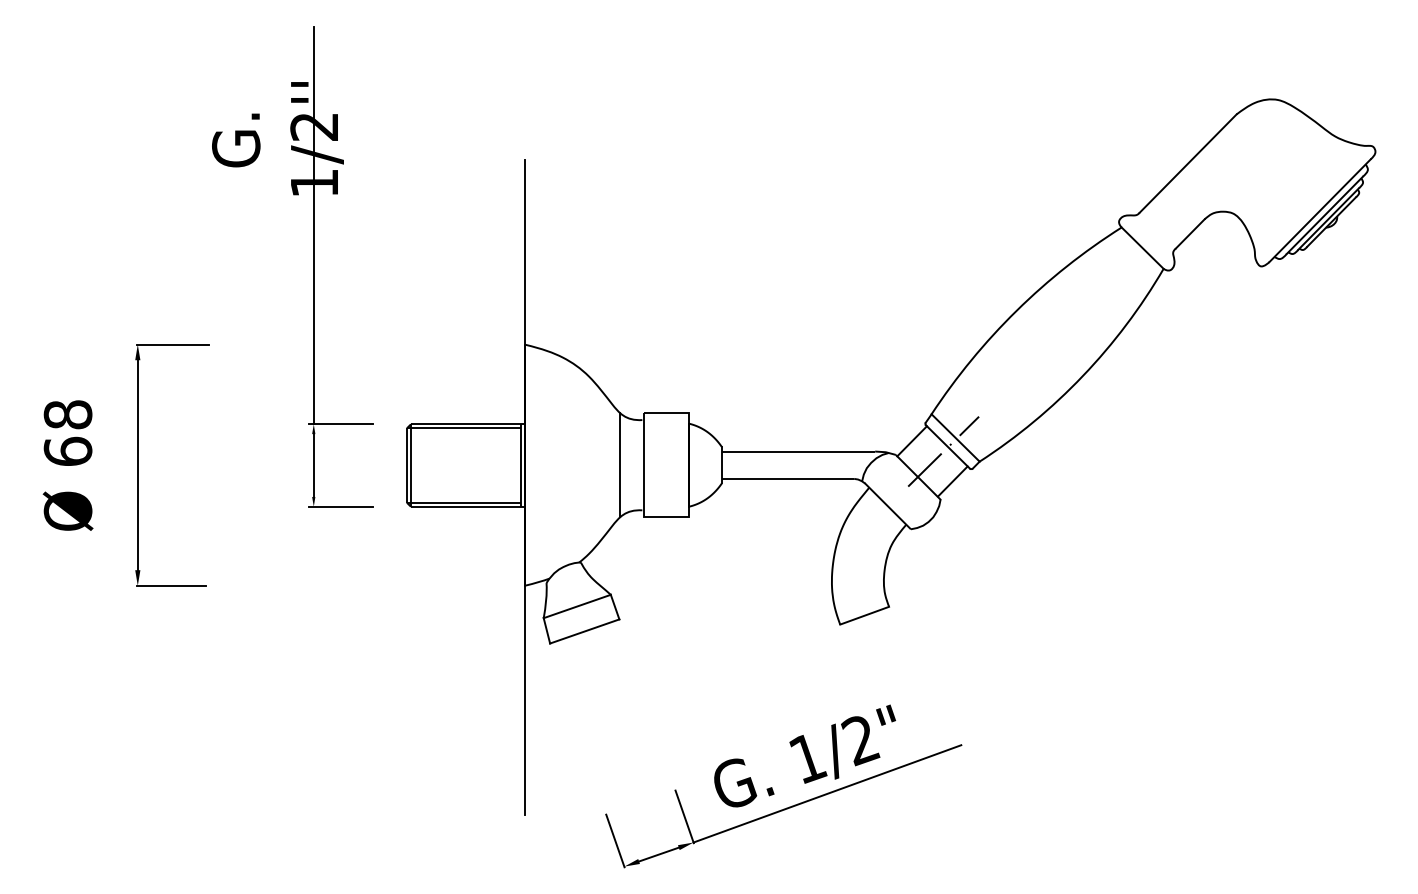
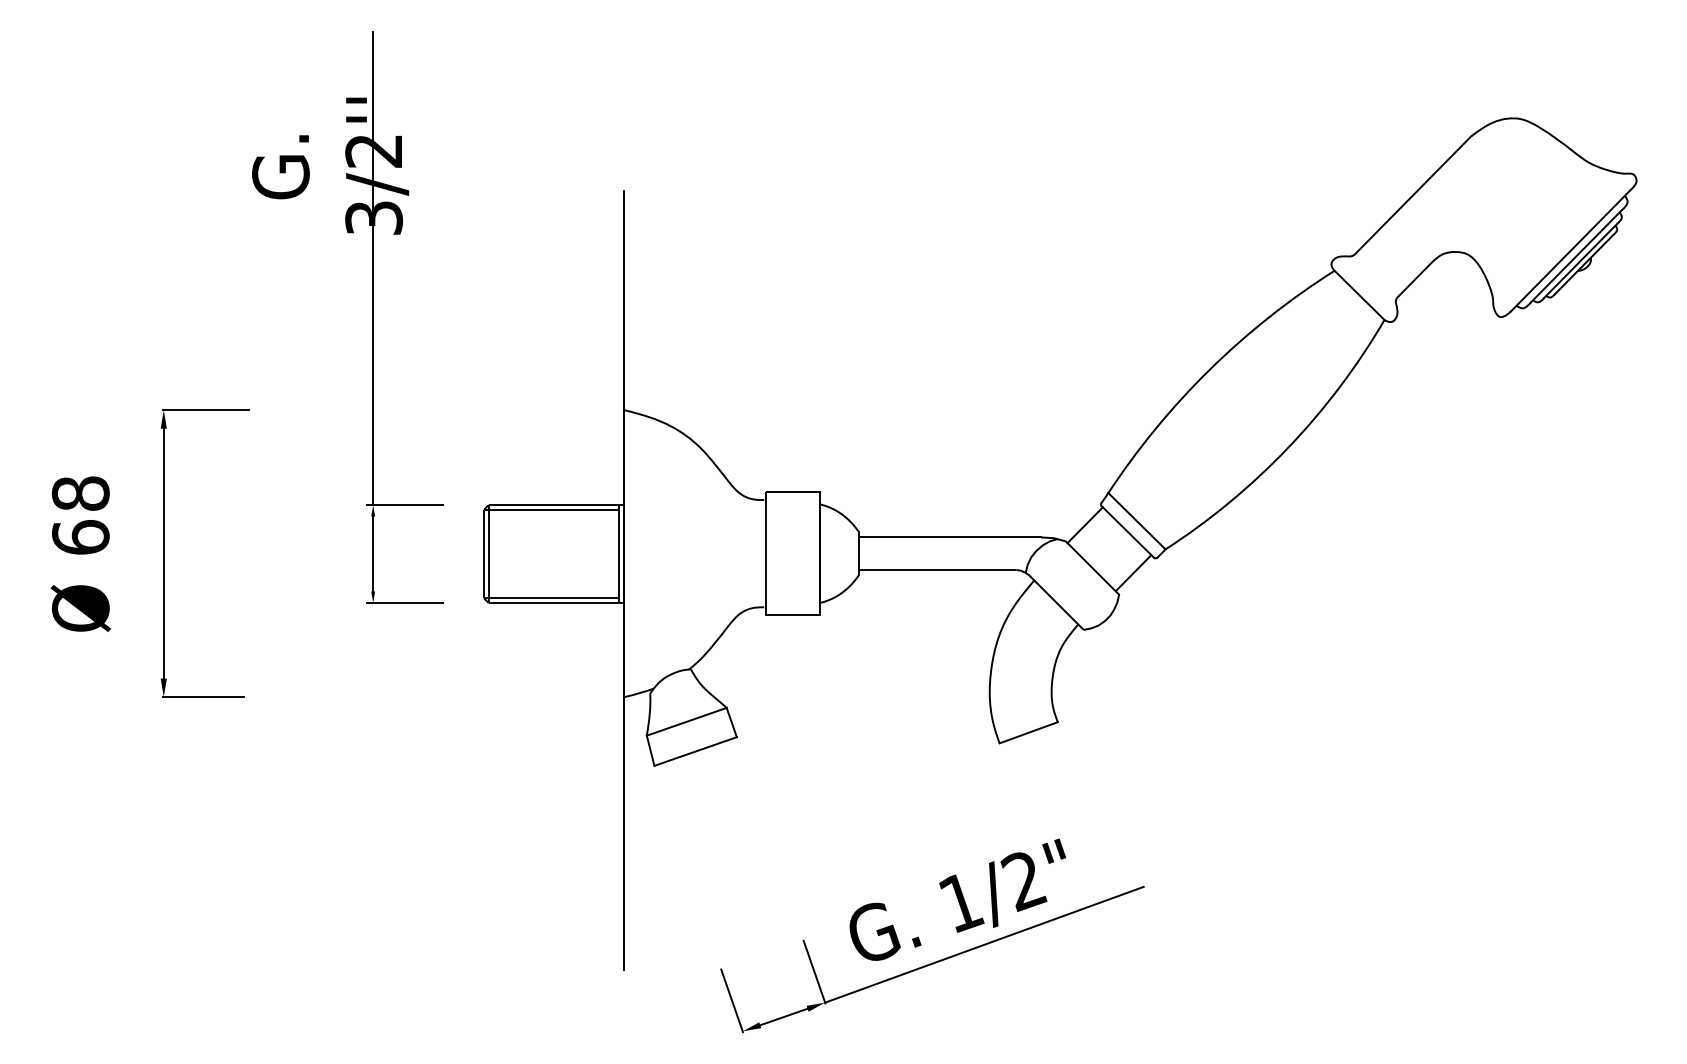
text: (314, 183) -> (374, 218), 1/2'' -> 3/2''
line: (943, 451) -> (1122, 537), removed
line: (620, 465) -> (738, 554), removed

